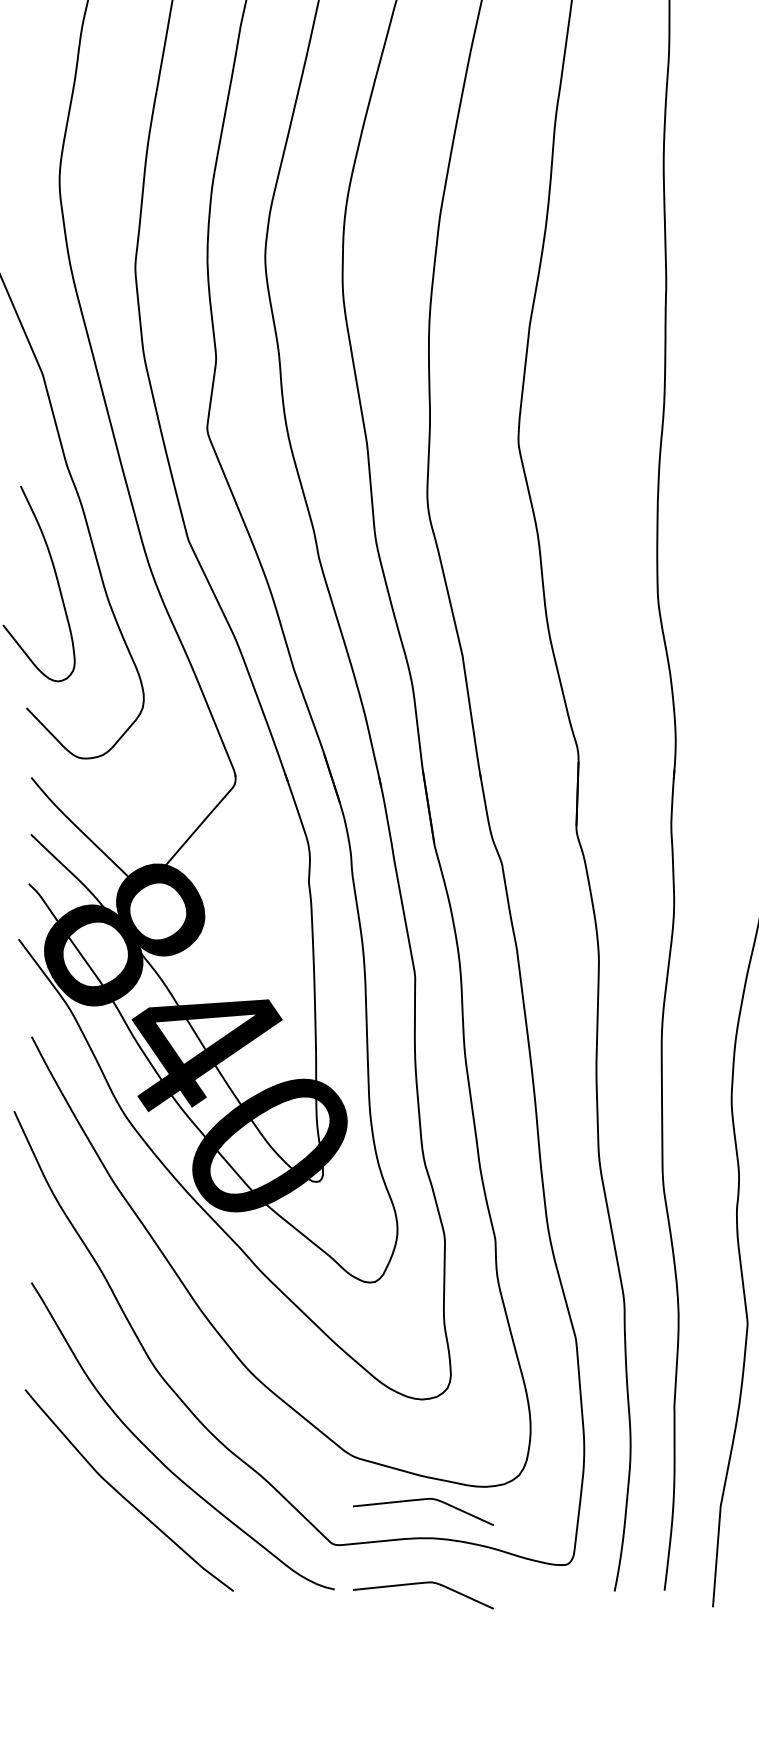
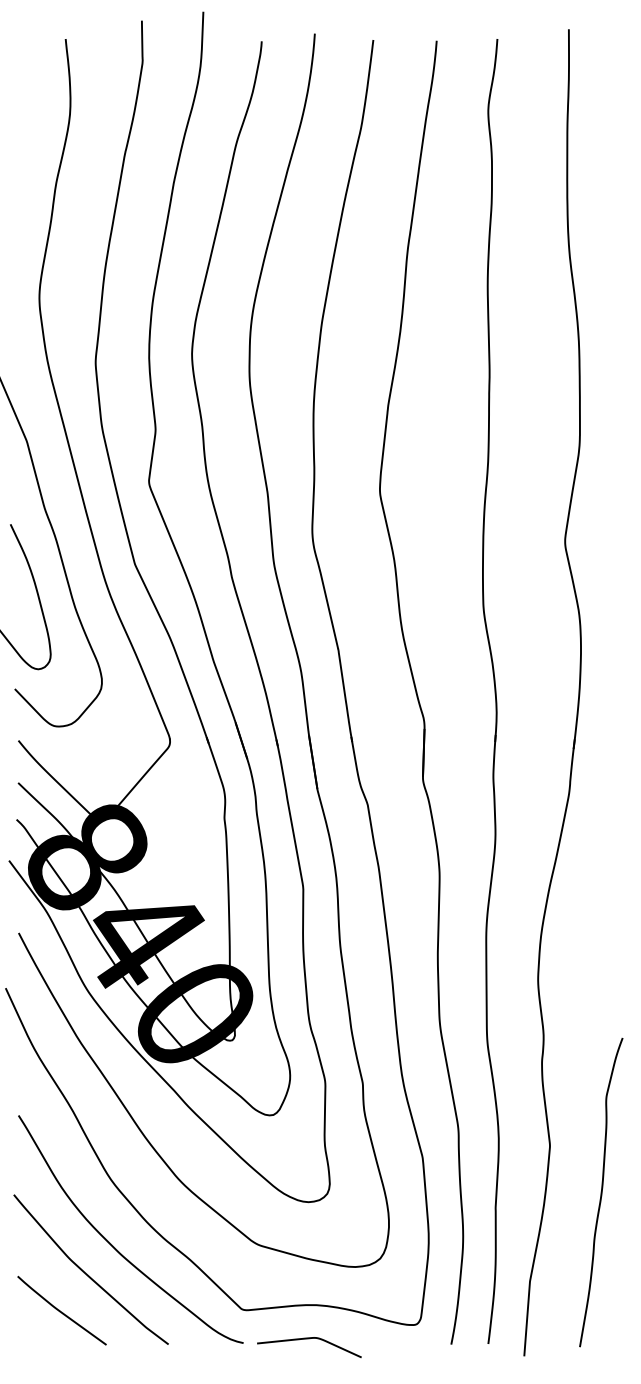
curve: (423, 1501) -> (309, 1277), removed
curve: (87, 1545) -> (60, 1310), added

